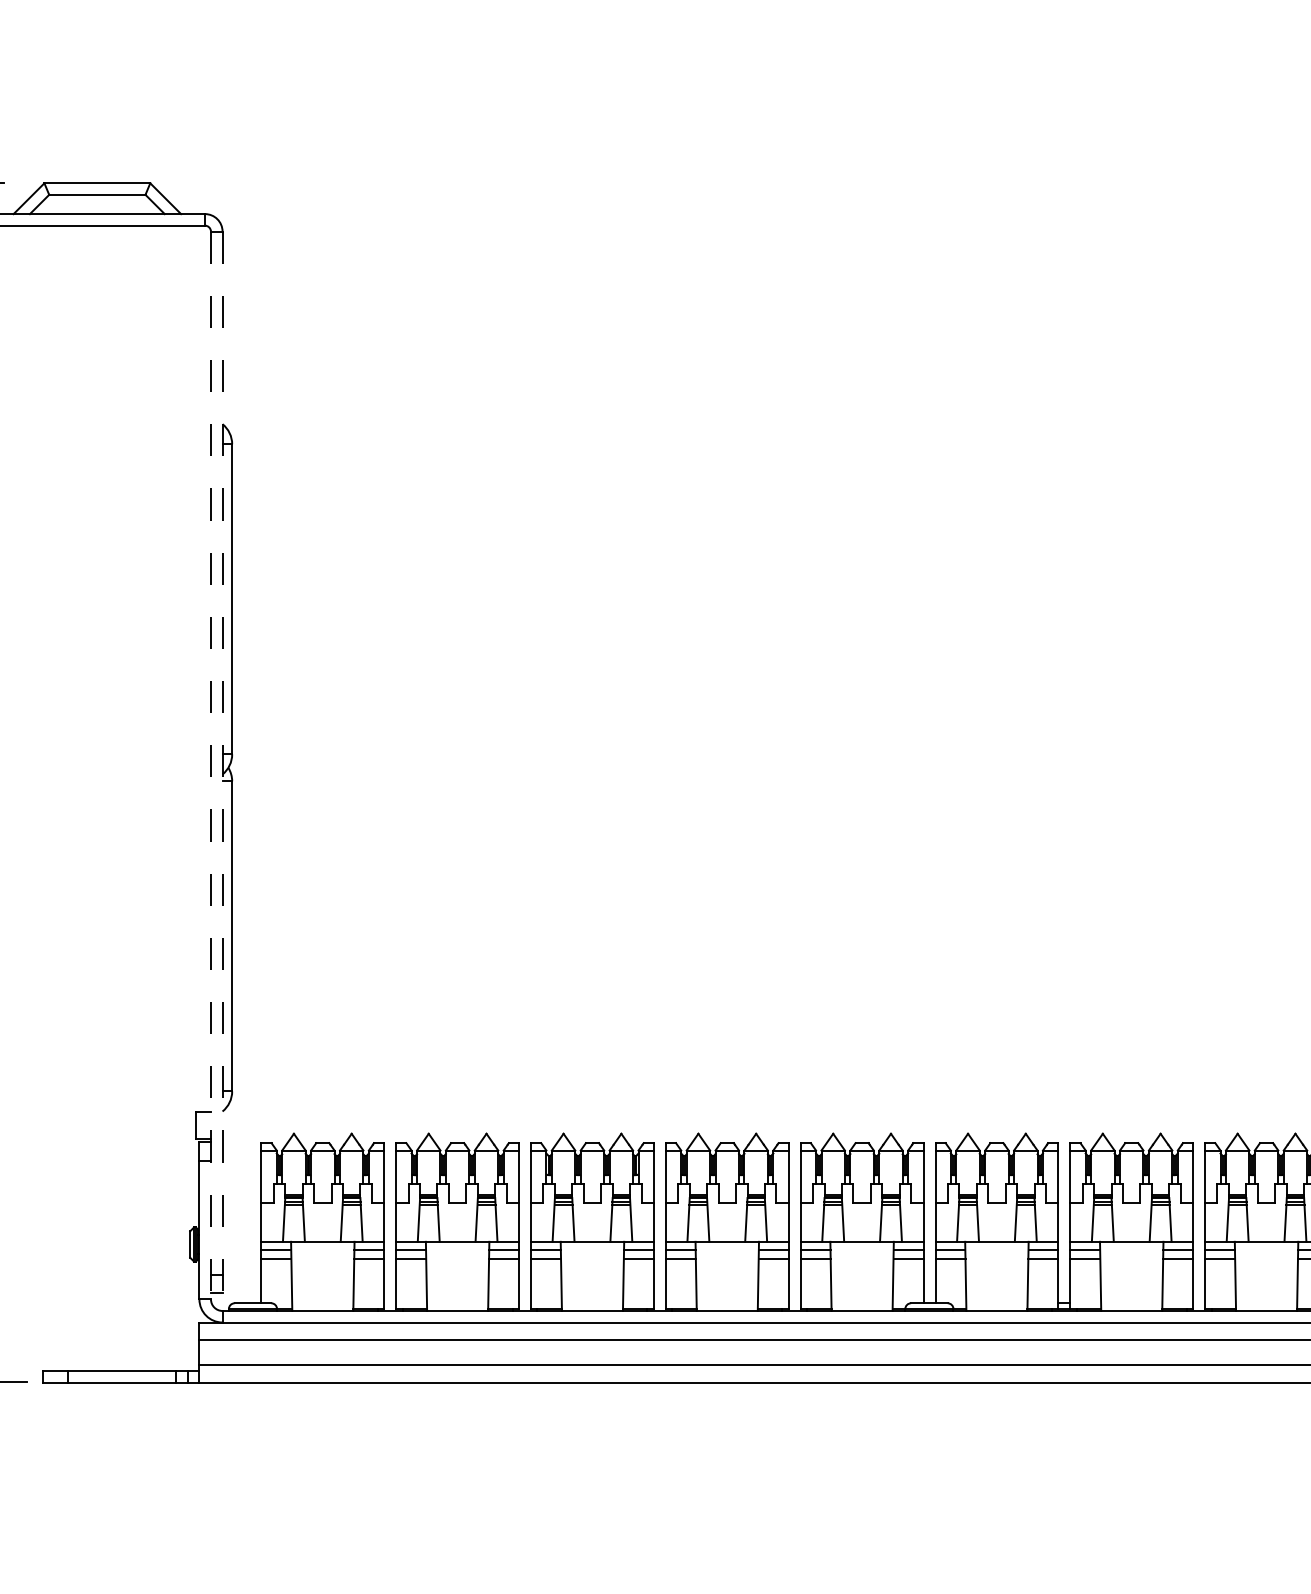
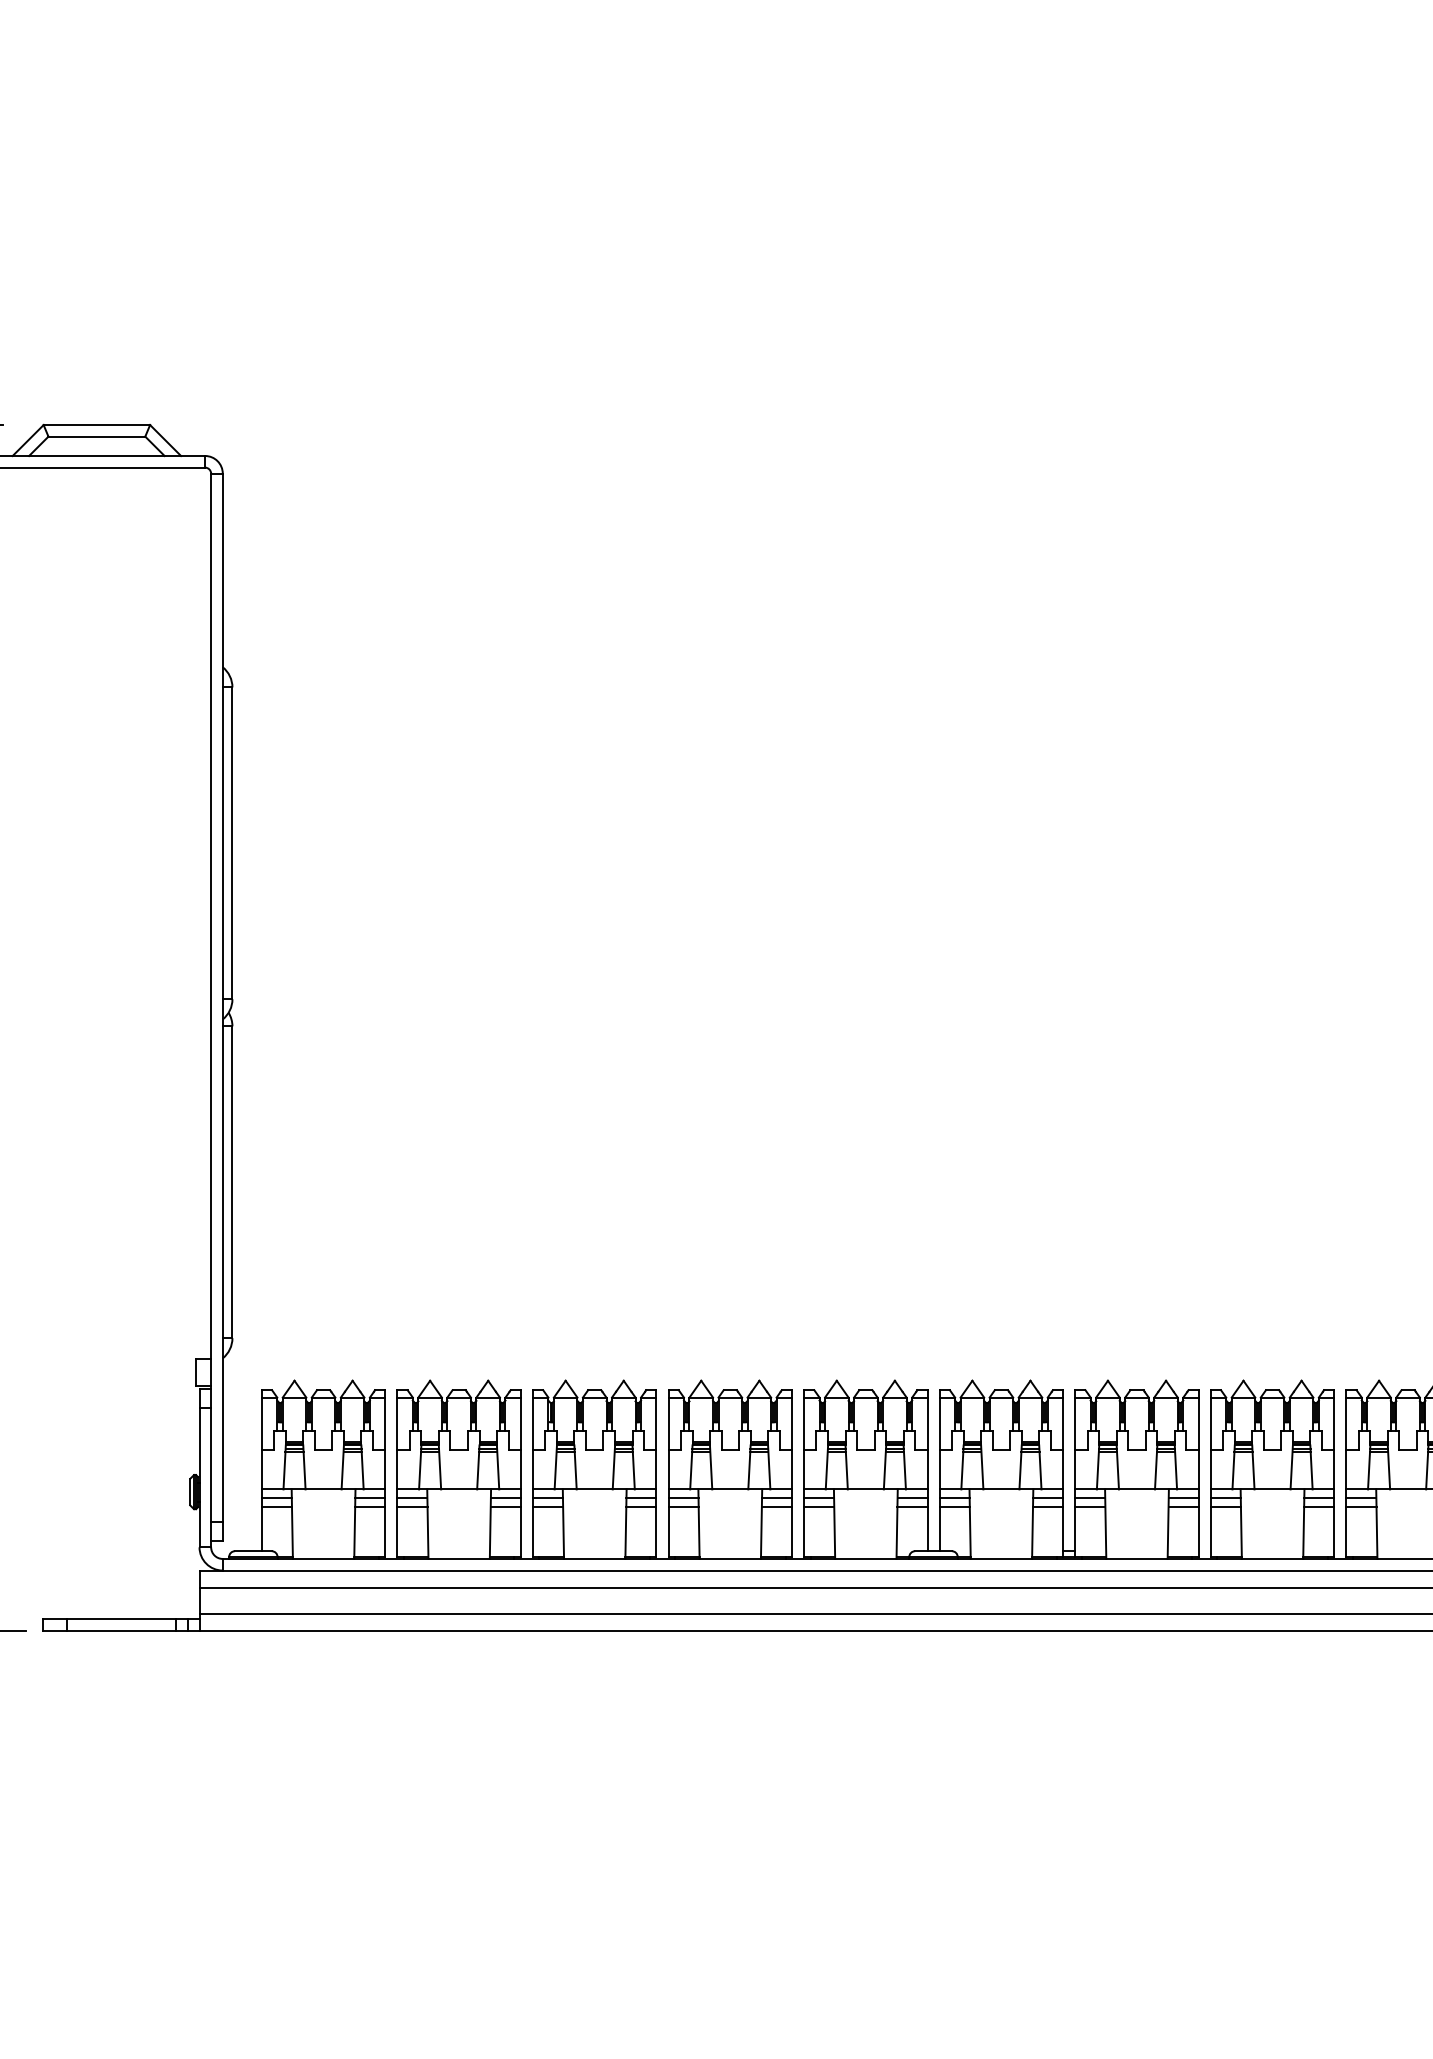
line: (222, 762) -> (222, 1007), dashed -> solid
line: (211, 765) -> (211, 1010), dashed -> solid

